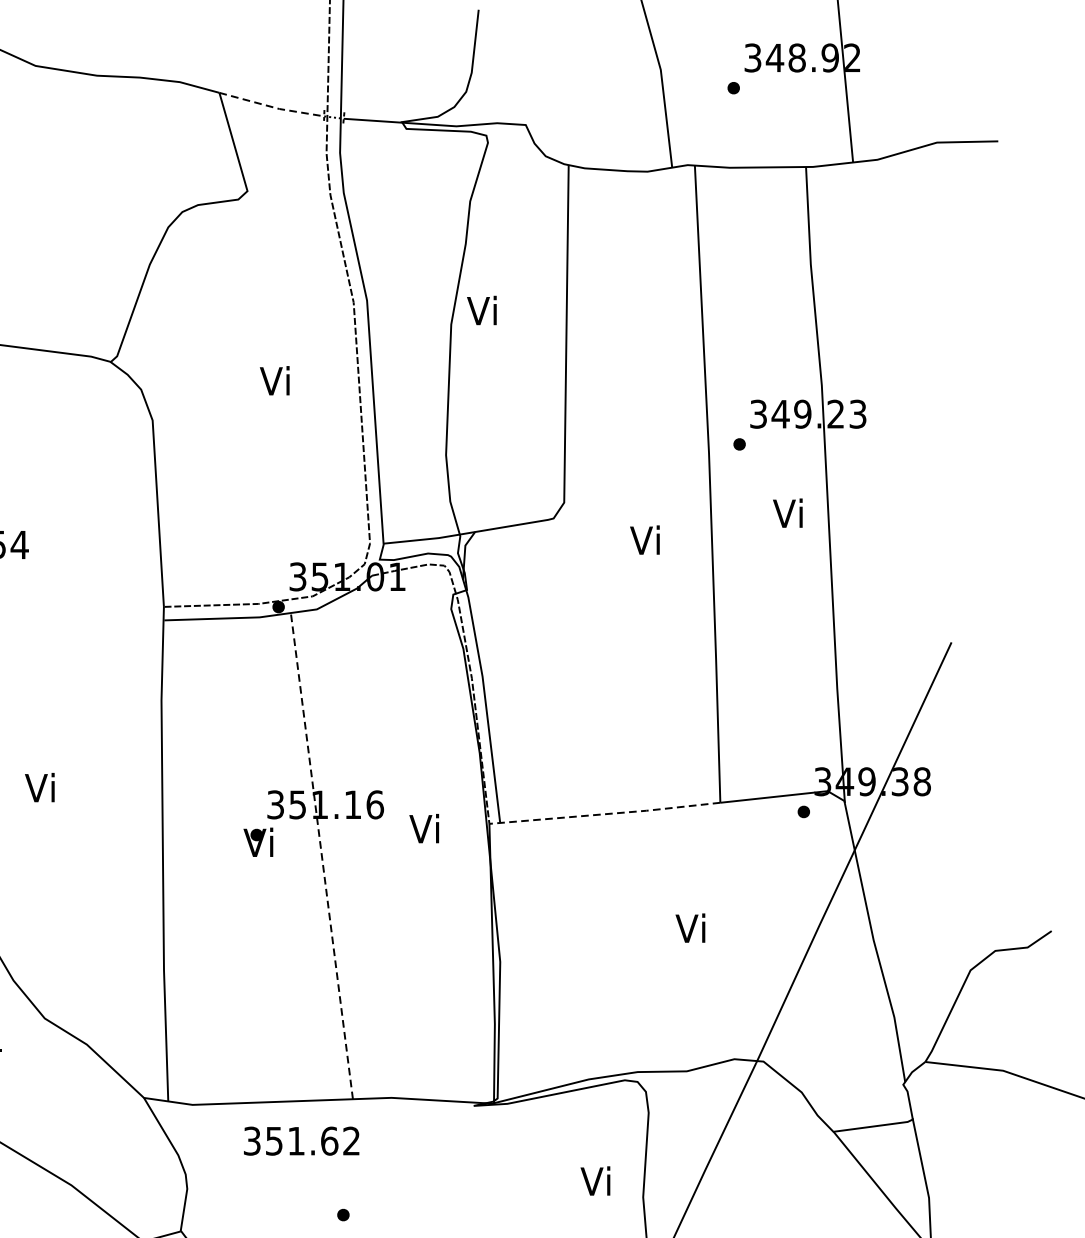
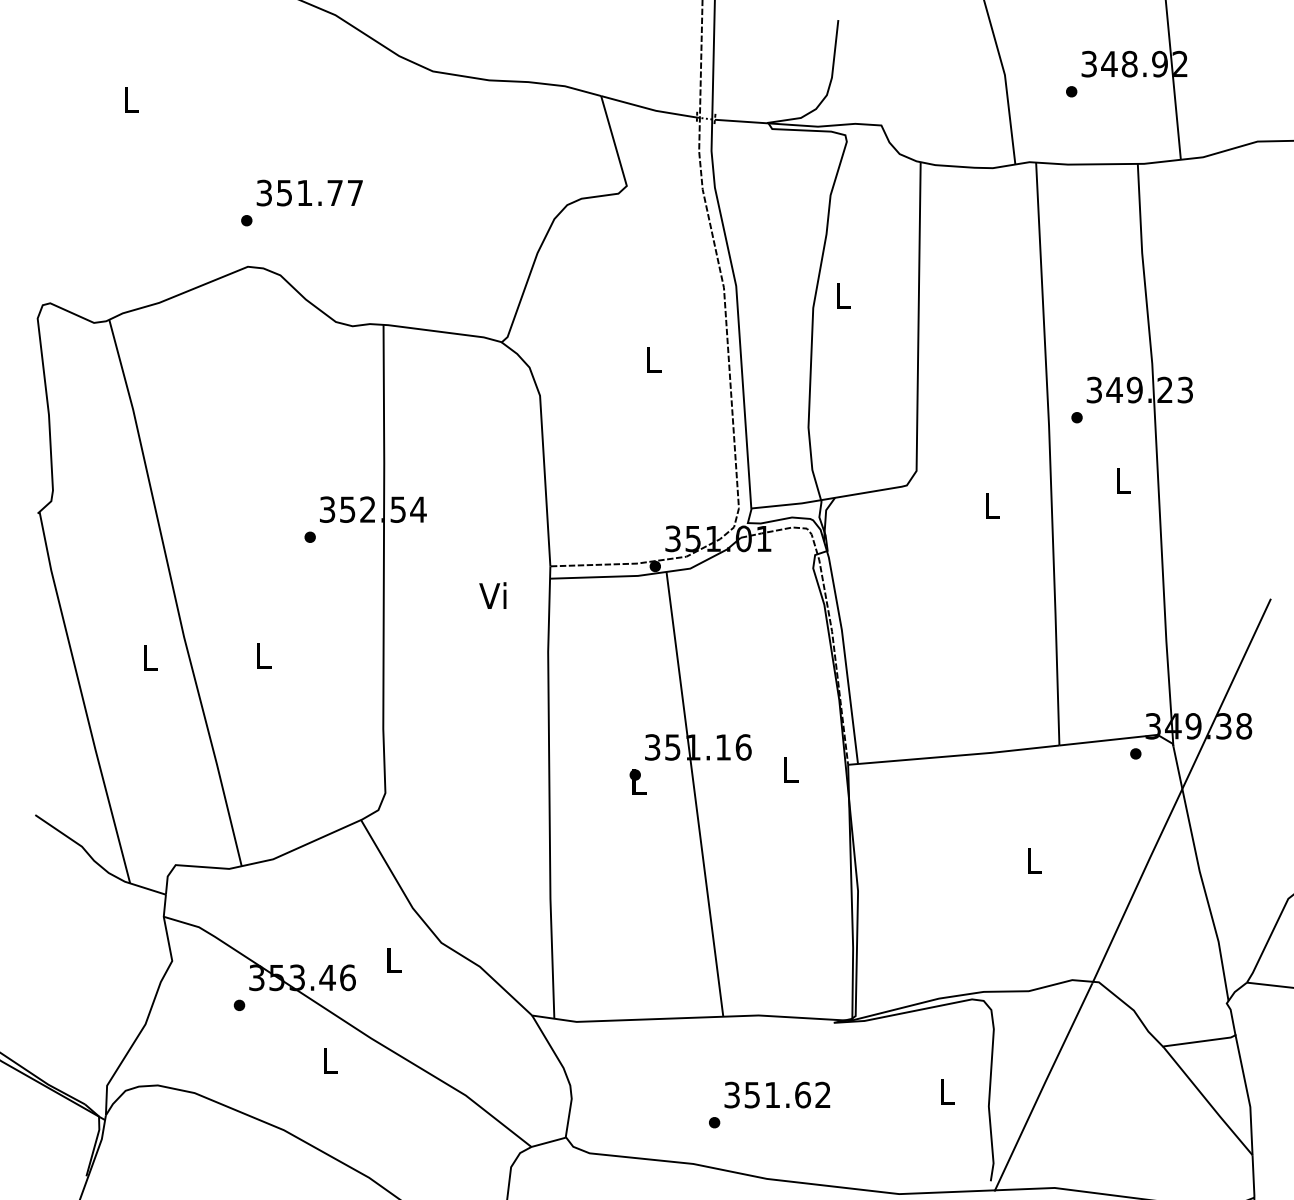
line: (272, 107) -> (649, 109), dashed -> solid
text: (481, 309) -> (840, 294), Vi -> L
text: (274, 380) -> (651, 359), Vi -> L
text: (787, 513) -> (1120, 480), Vi -> L
text: (643, 539) -> (989, 504), Vi -> L
text: (39, 787) -> (492, 595), moved
line: (605, 813) -> (954, 755), dashed -> solid
text: (424, 827) -> (788, 768), Vi -> L
text: (258, 842) -> (636, 781), Vi -> L
line: (321, 855) -> (694, 793), dashed -> solid
text: (689, 927) -> (1031, 859), Vi -> L
text: (301, 1140) -> (777, 1094), moved
text: (594, 1180) -> (944, 1091), Vi -> L

